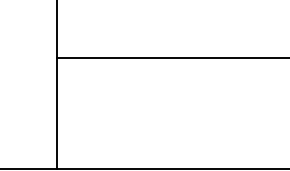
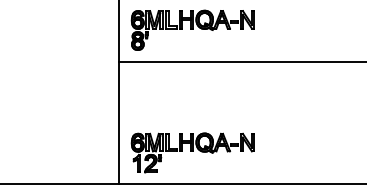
part: (122, 28) -> (192, 29), added
part: (122, 139) -> (192, 152), added

